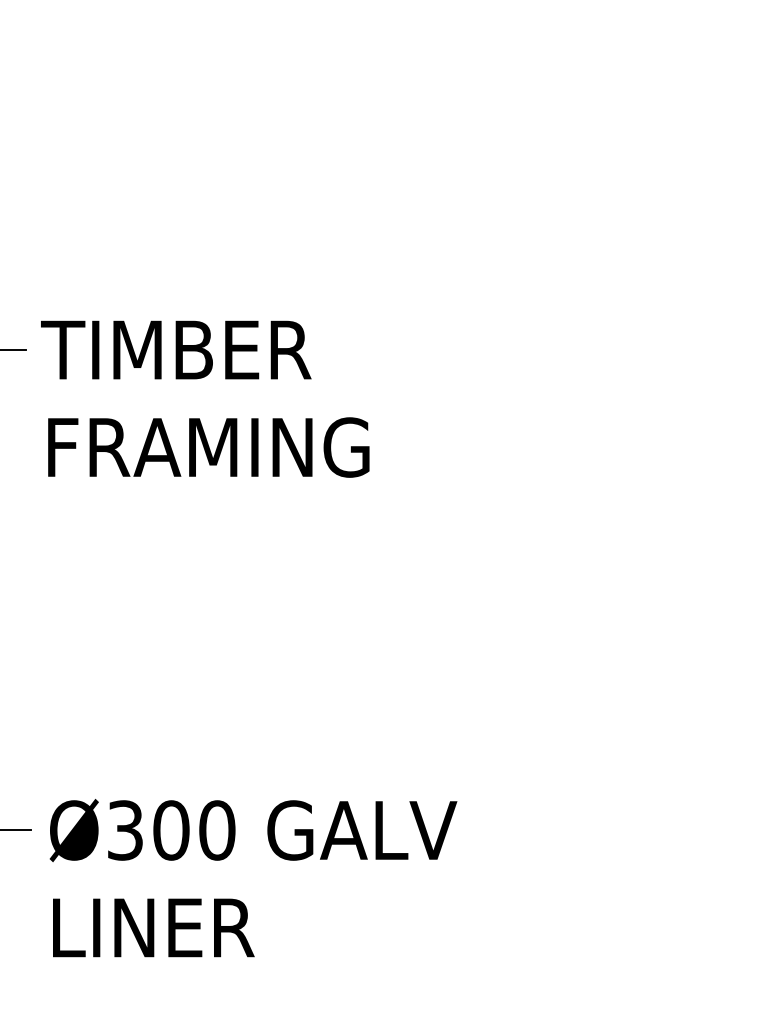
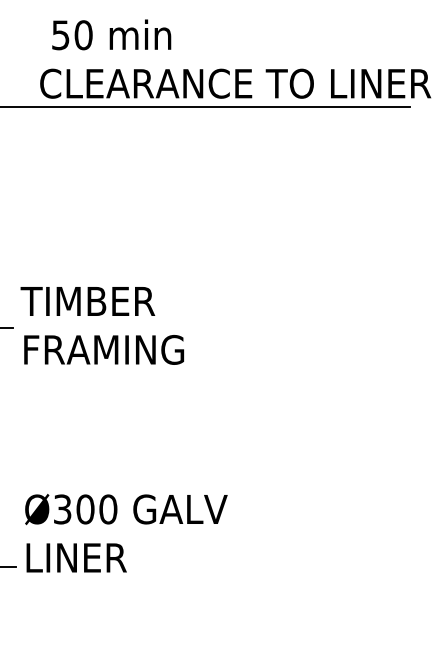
text: (205, 398) -> (102, 325), moved
text: (253, 878) -> (126, 533), moved

